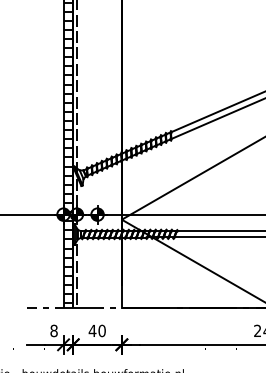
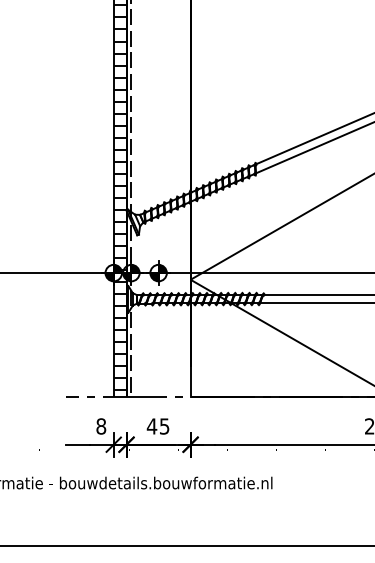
text: (102, 330) -> (164, 426), 40 -> 45

